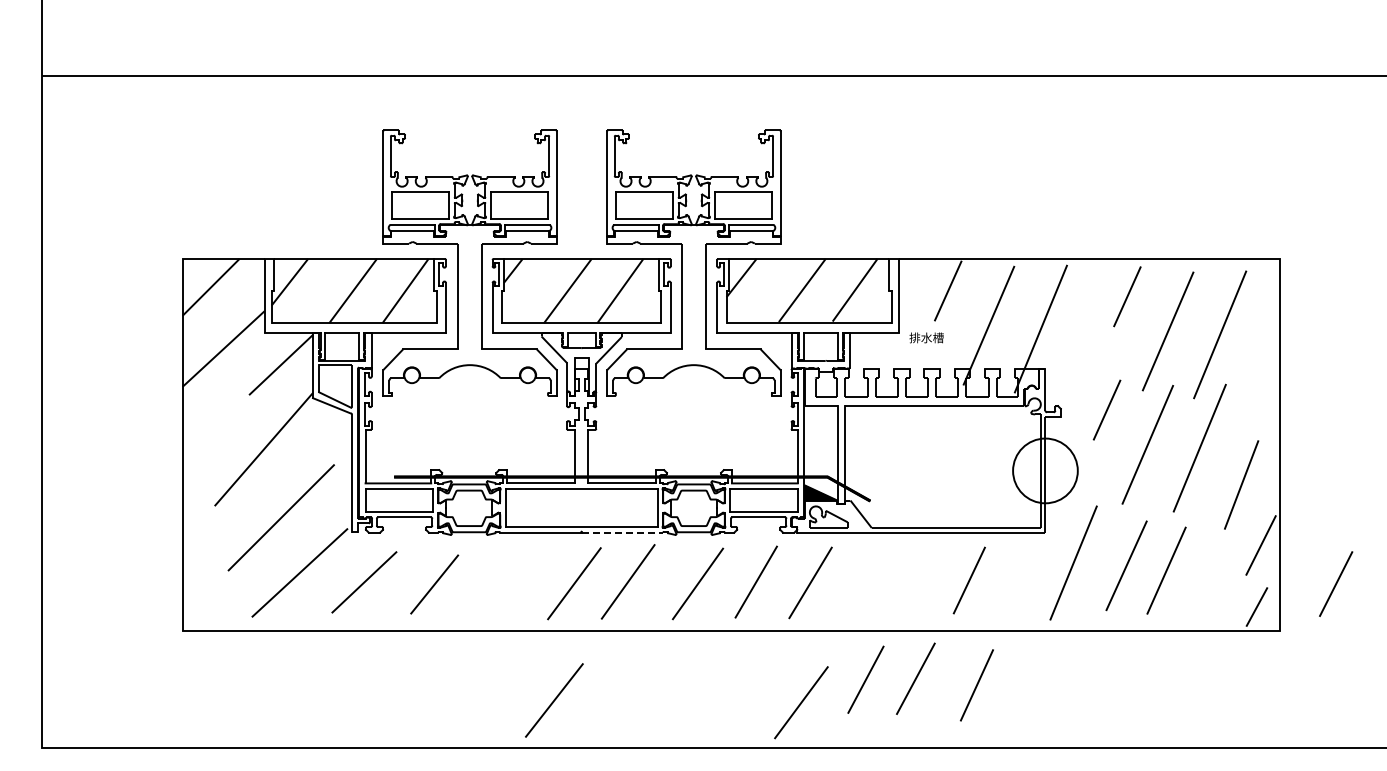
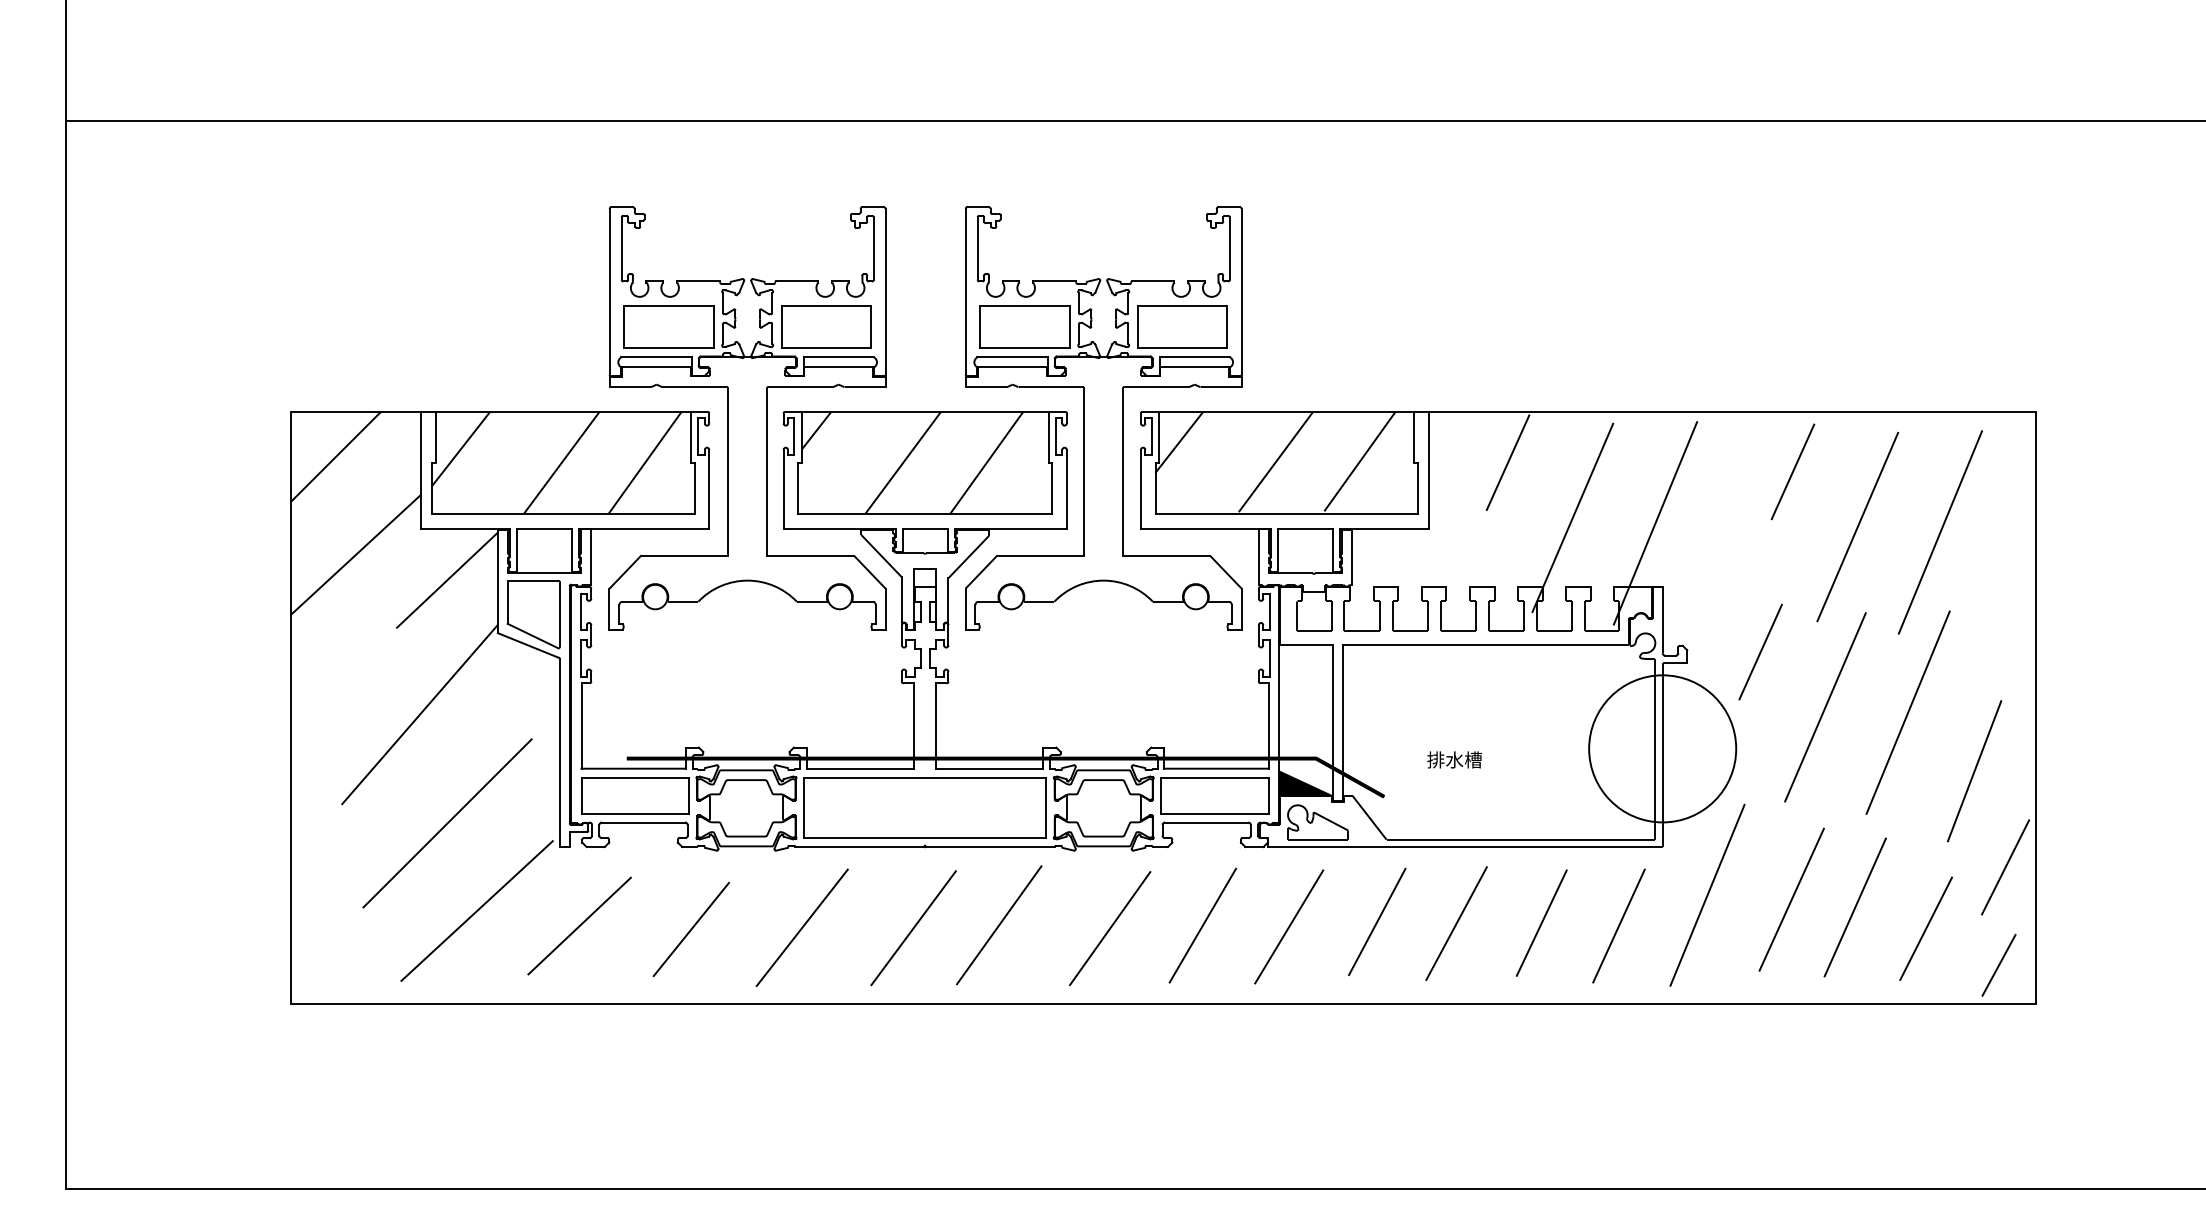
text: (926, 337) -> (1454, 759), moved
circle: (1045, 470) -> (1662, 748), size x1.43
line: (623, 532) -> (991, 846), dashed -> solid
line: (1336, 583) -> (1926, 927), moved
line: (915, 678) -> (1456, 923), moved
line: (865, 679) -> (1376, 921), moved
line: (976, 685) -> (1618, 926), moved
line: (554, 700) -> (802, 927), moved
line: (801, 702) -> (1274, 1117), removed

